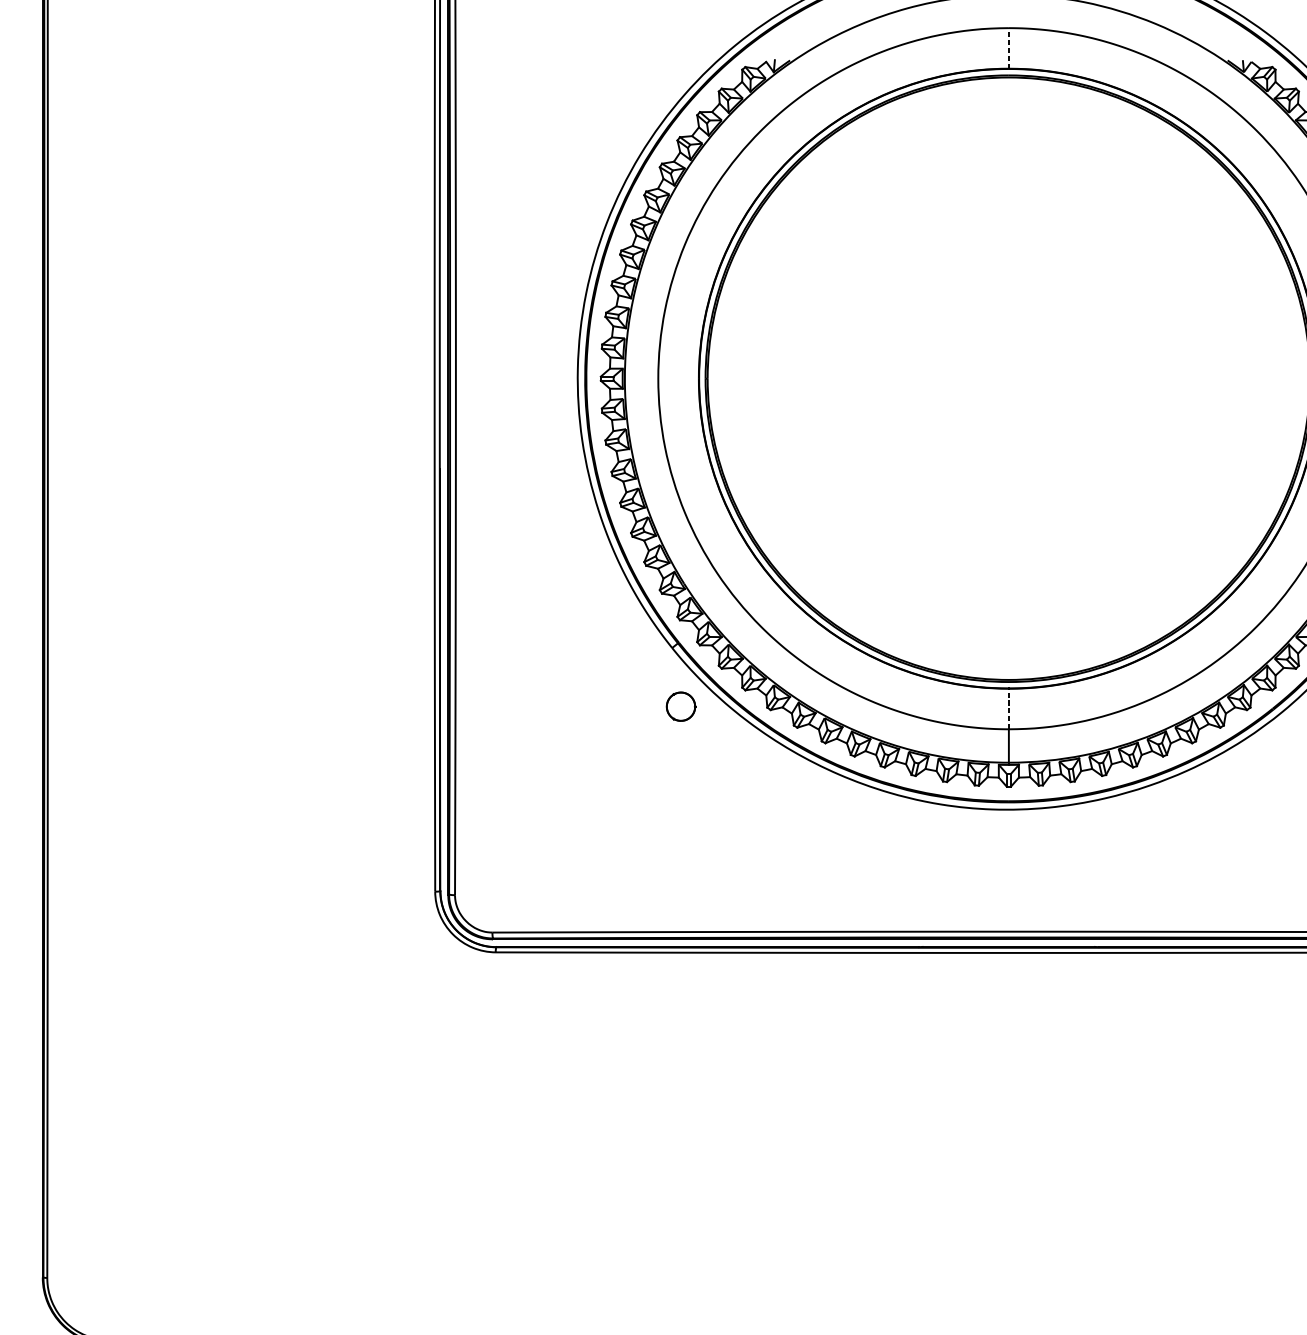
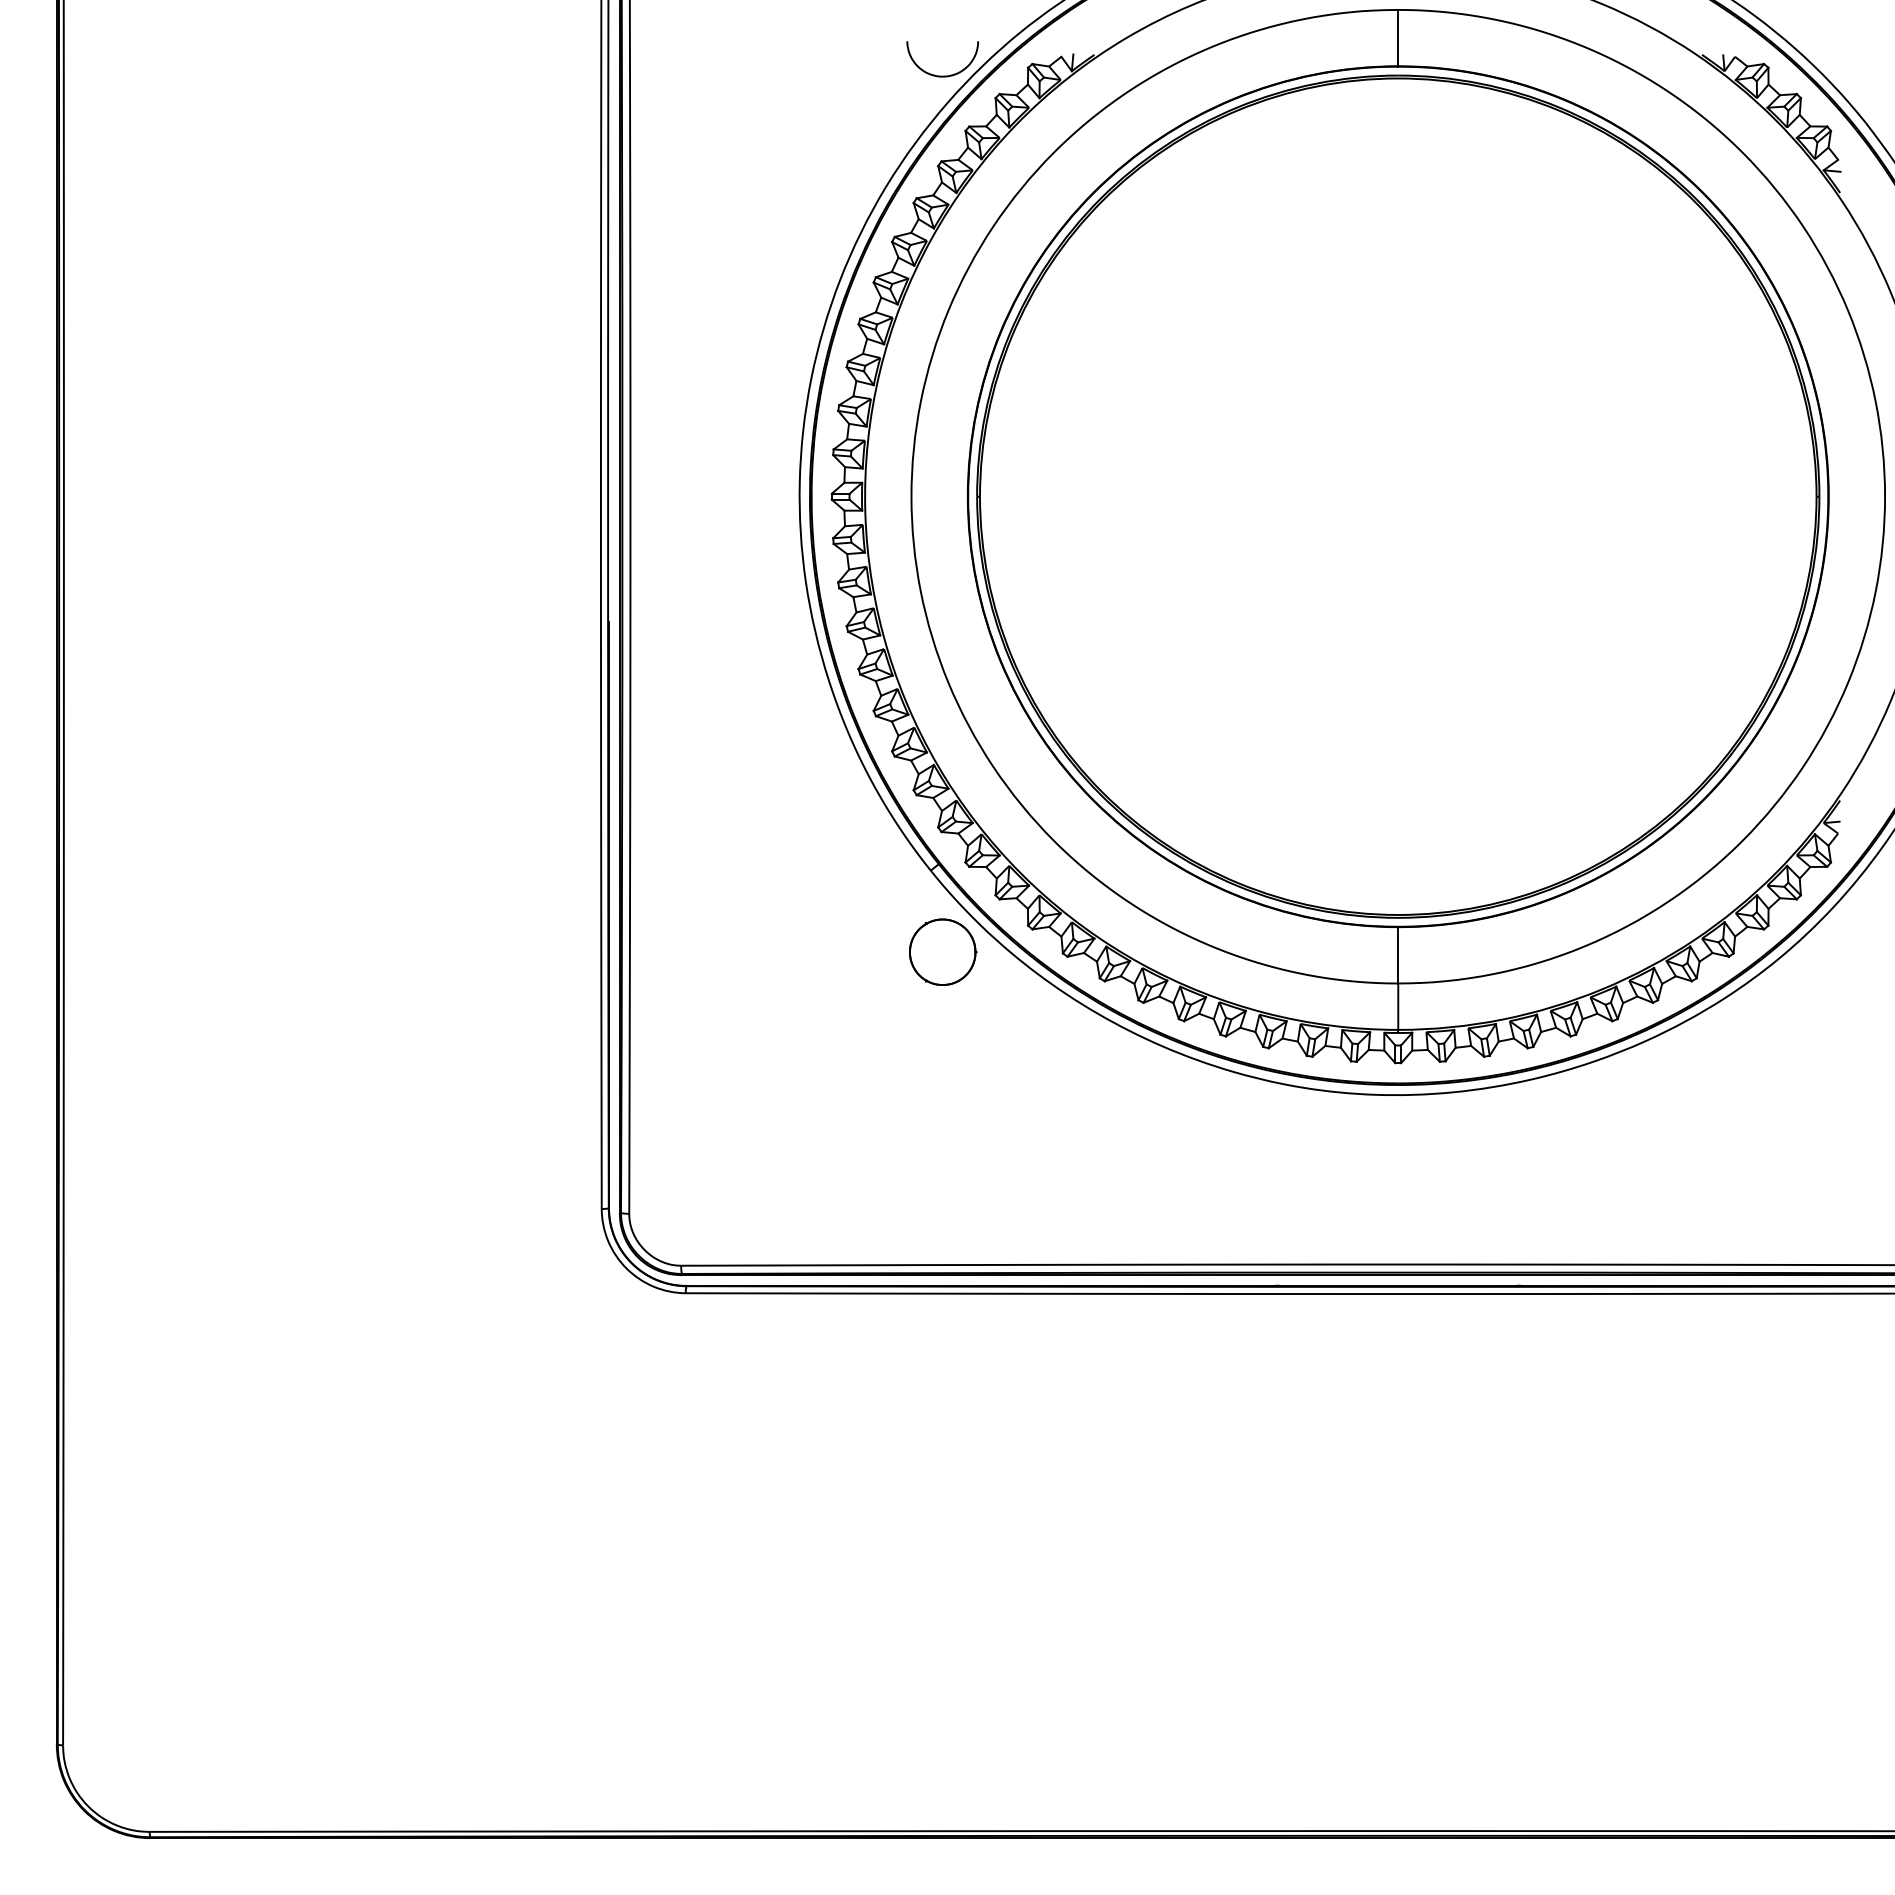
line: (1009, 47) -> (1398, 37), dashed -> solid
curve: (680, 75) -> (942, 75), added
part: (681, 706) -> (943, 951), size x1.67
line: (1009, 708) -> (1398, 954), dashed -> solid

